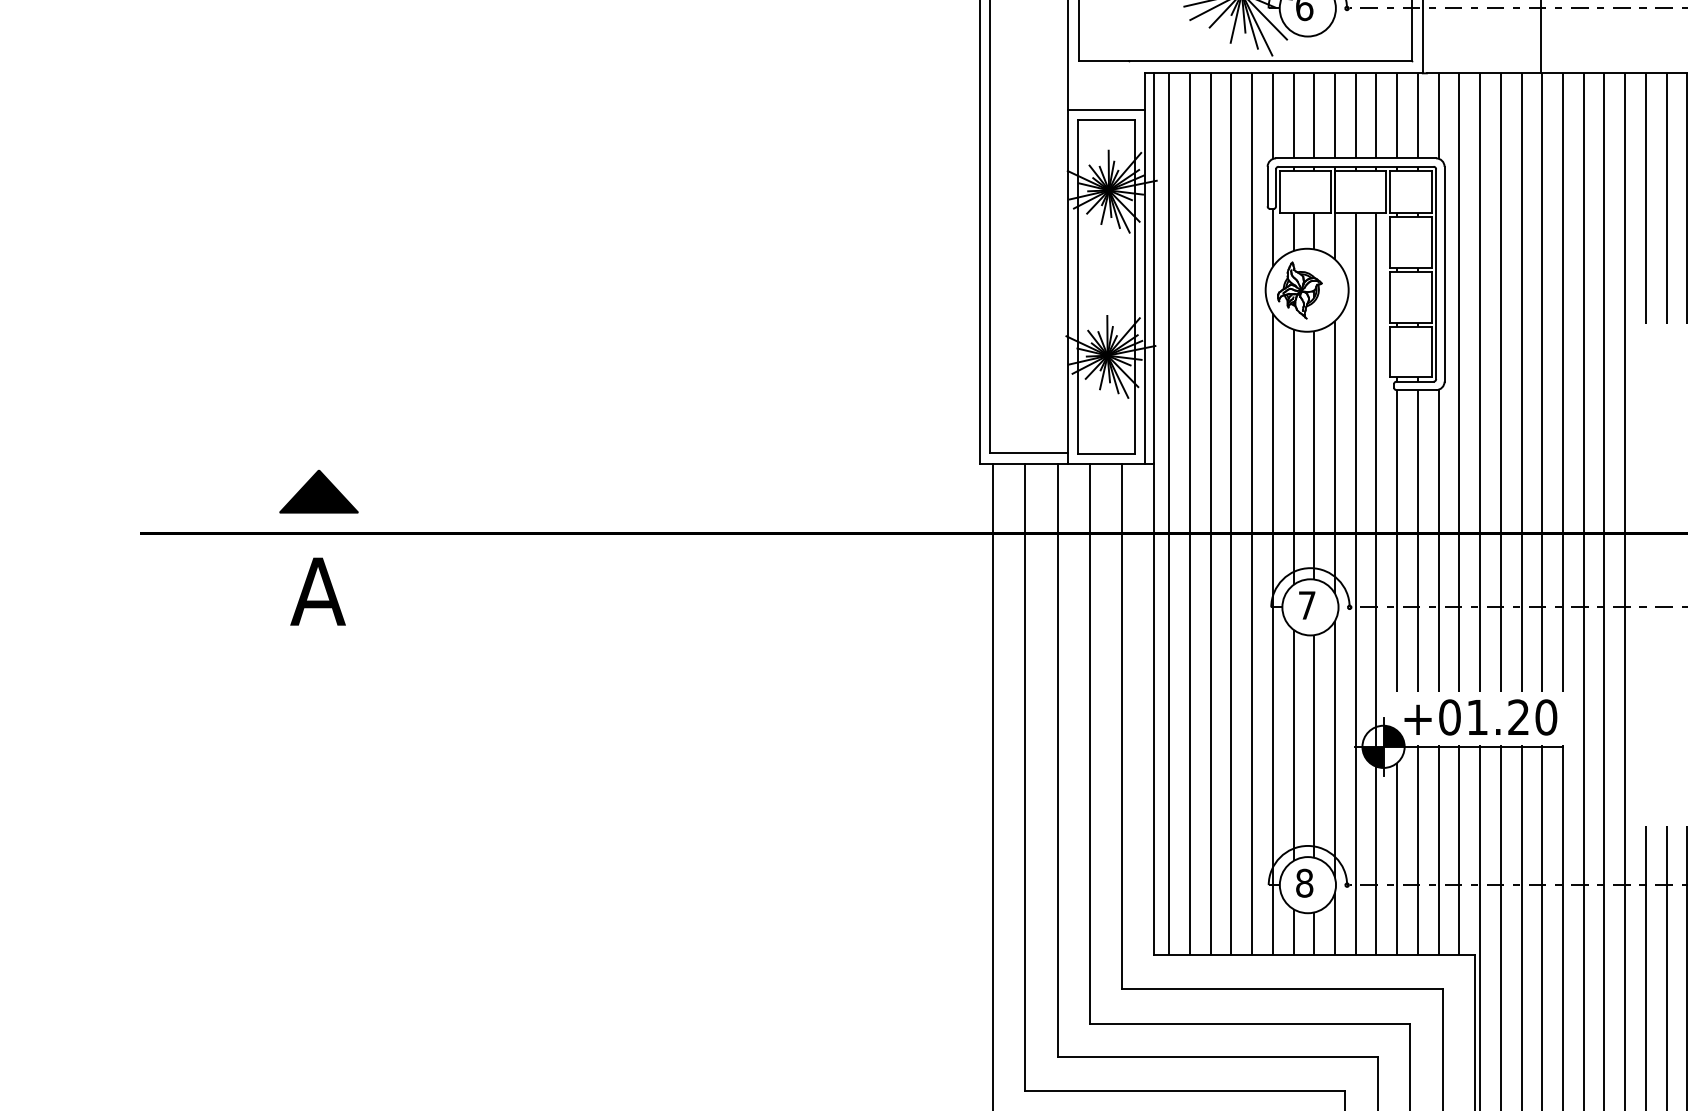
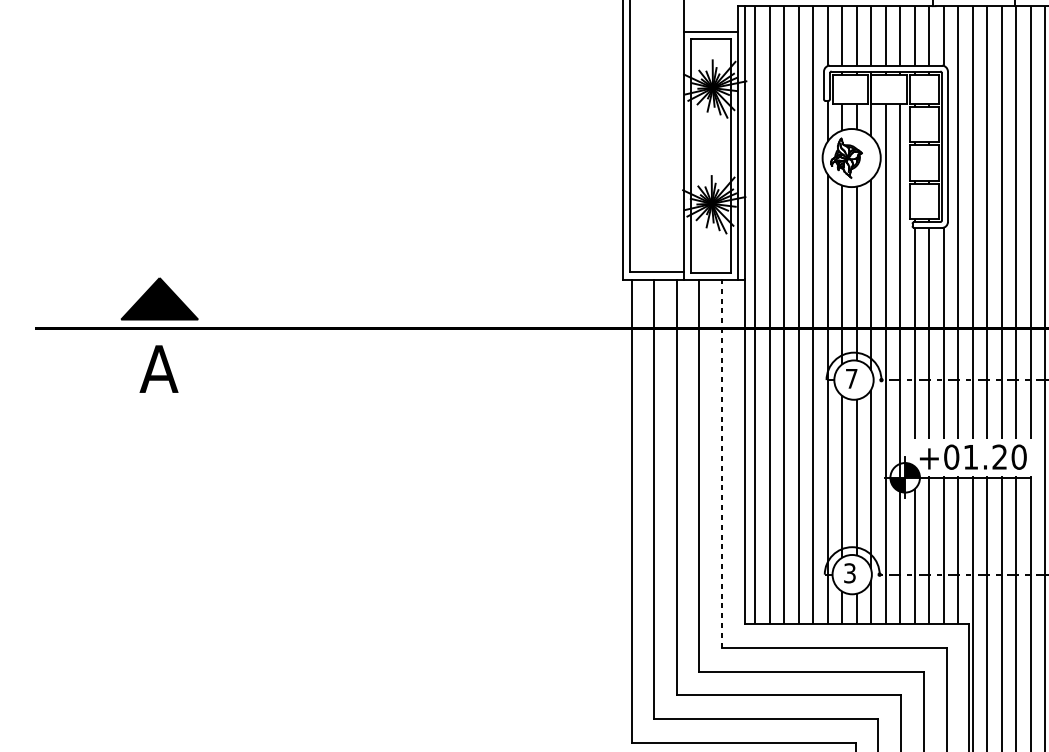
part: (318, 491) -> (159, 298), size x1.4
line: (1122, 726) -> (722, 463), solid -> dashed
text: (1304, 882) -> (849, 572), 8 -> 3

